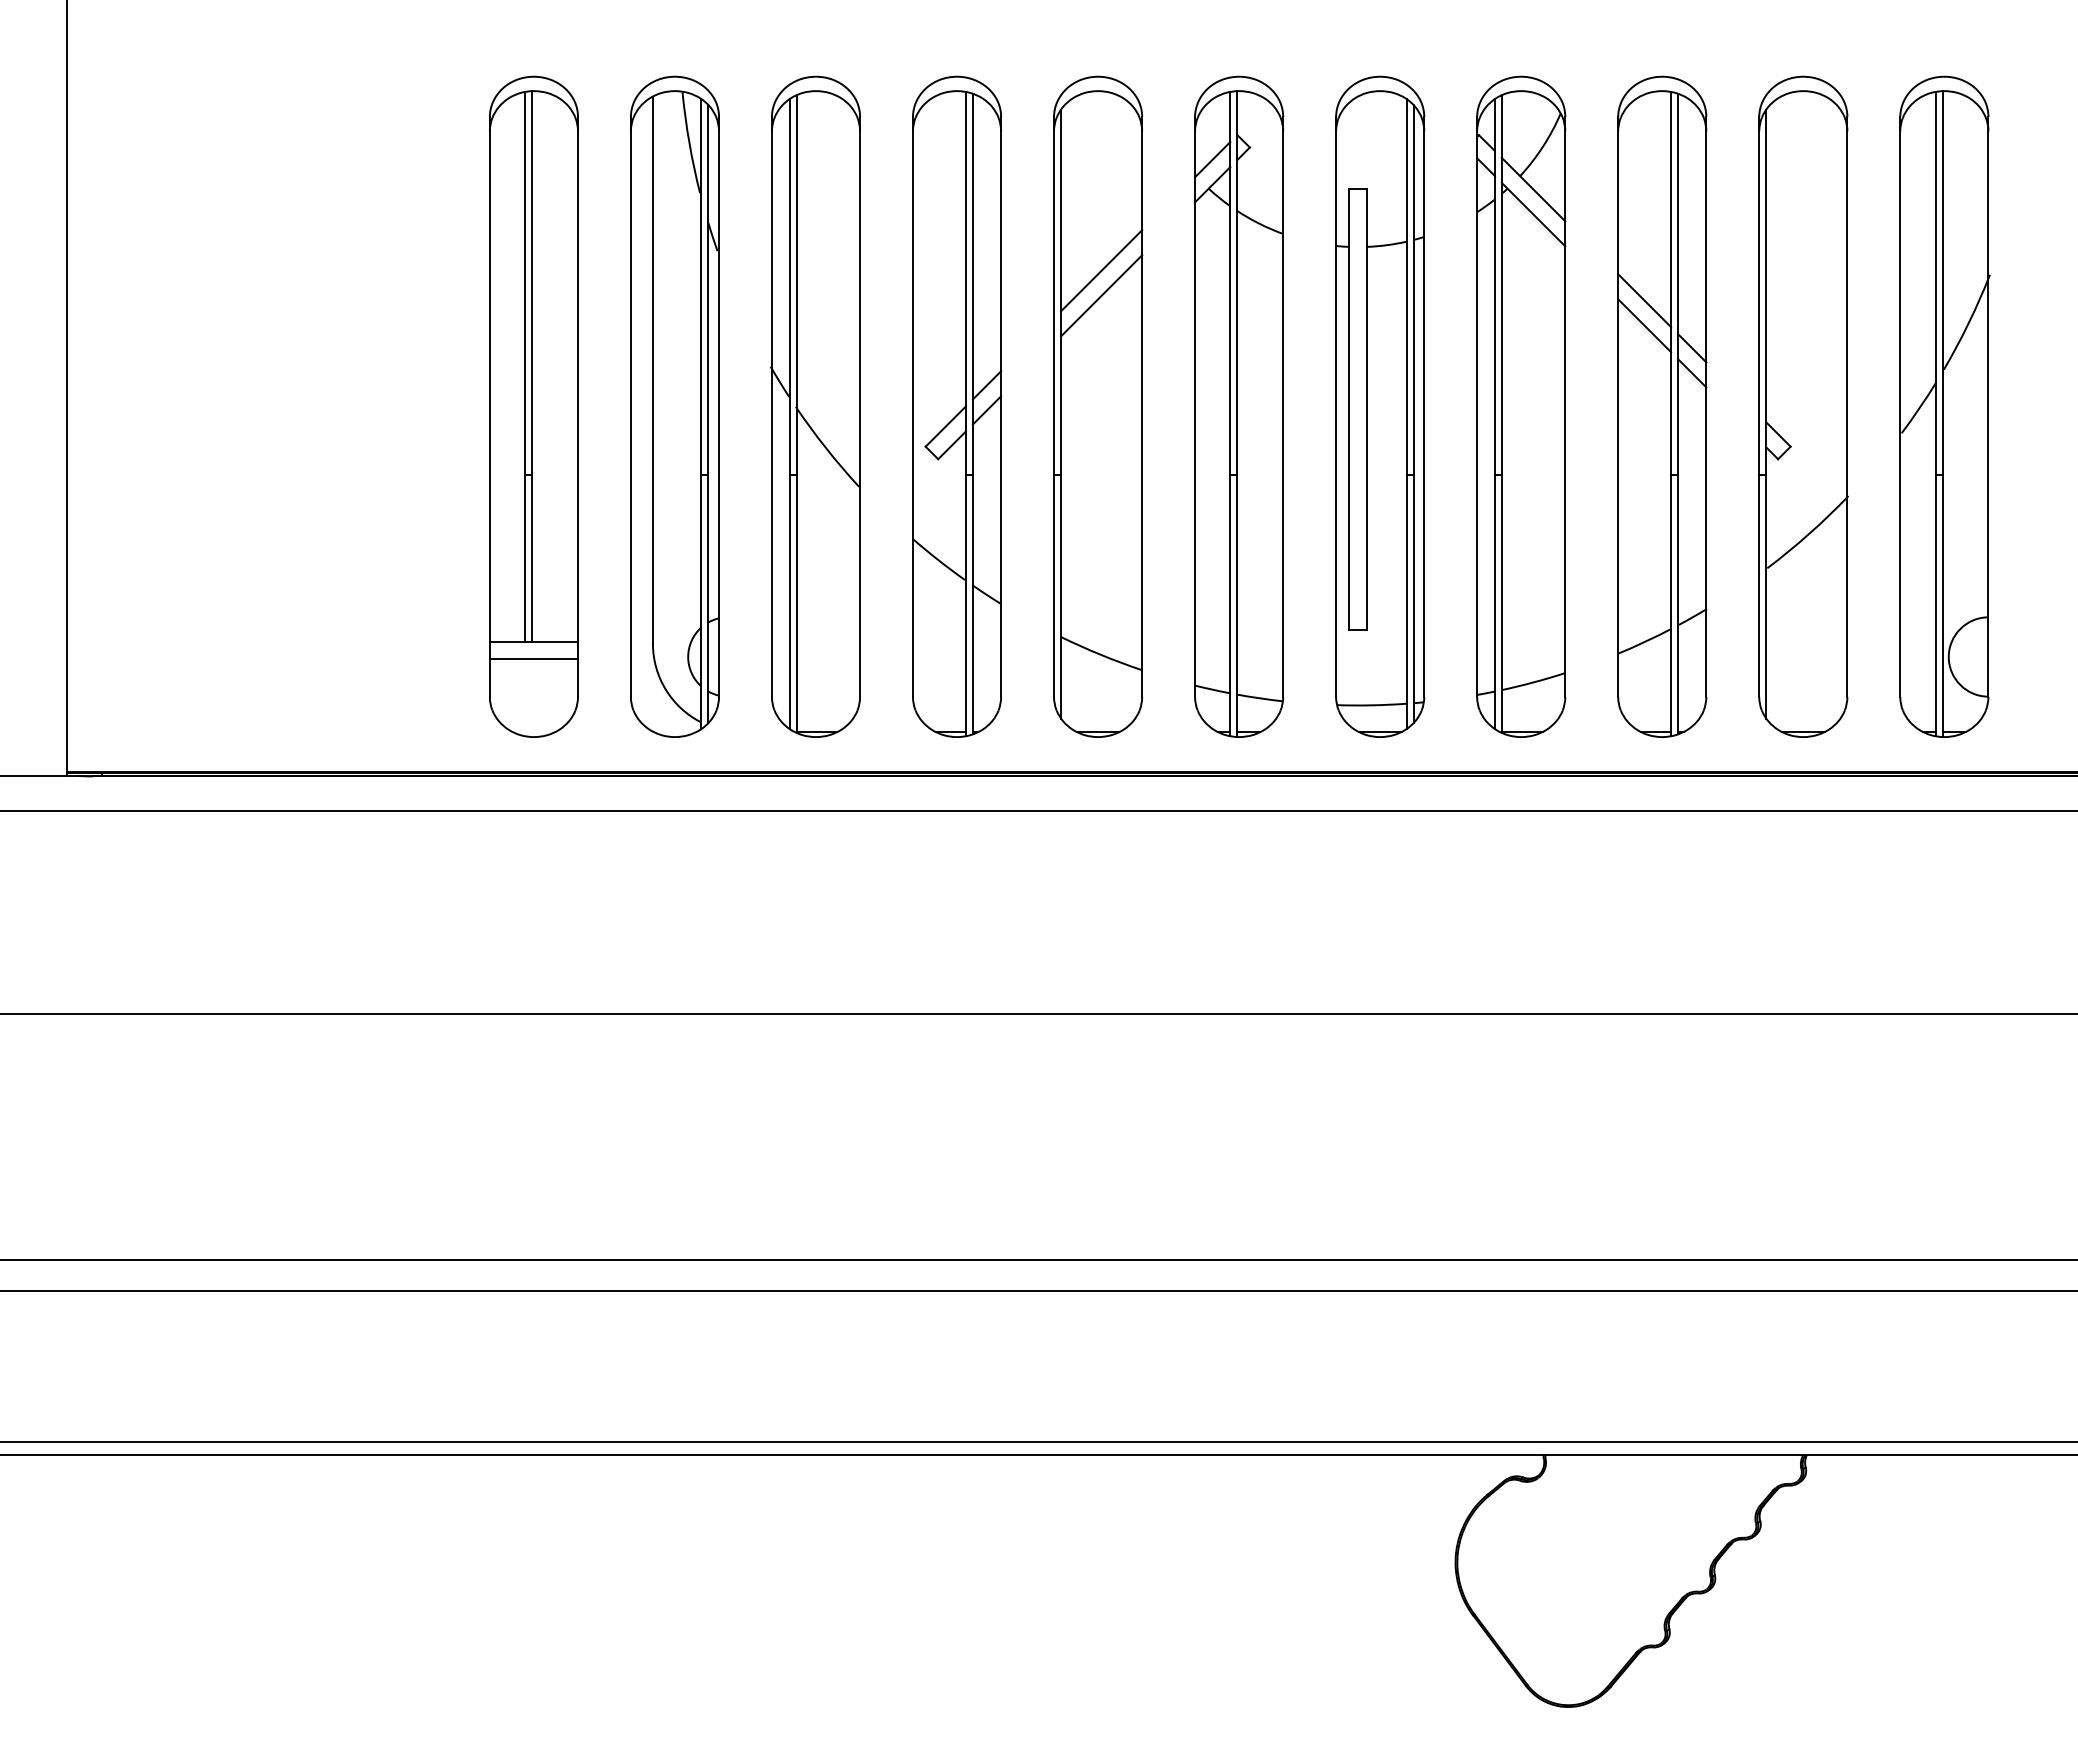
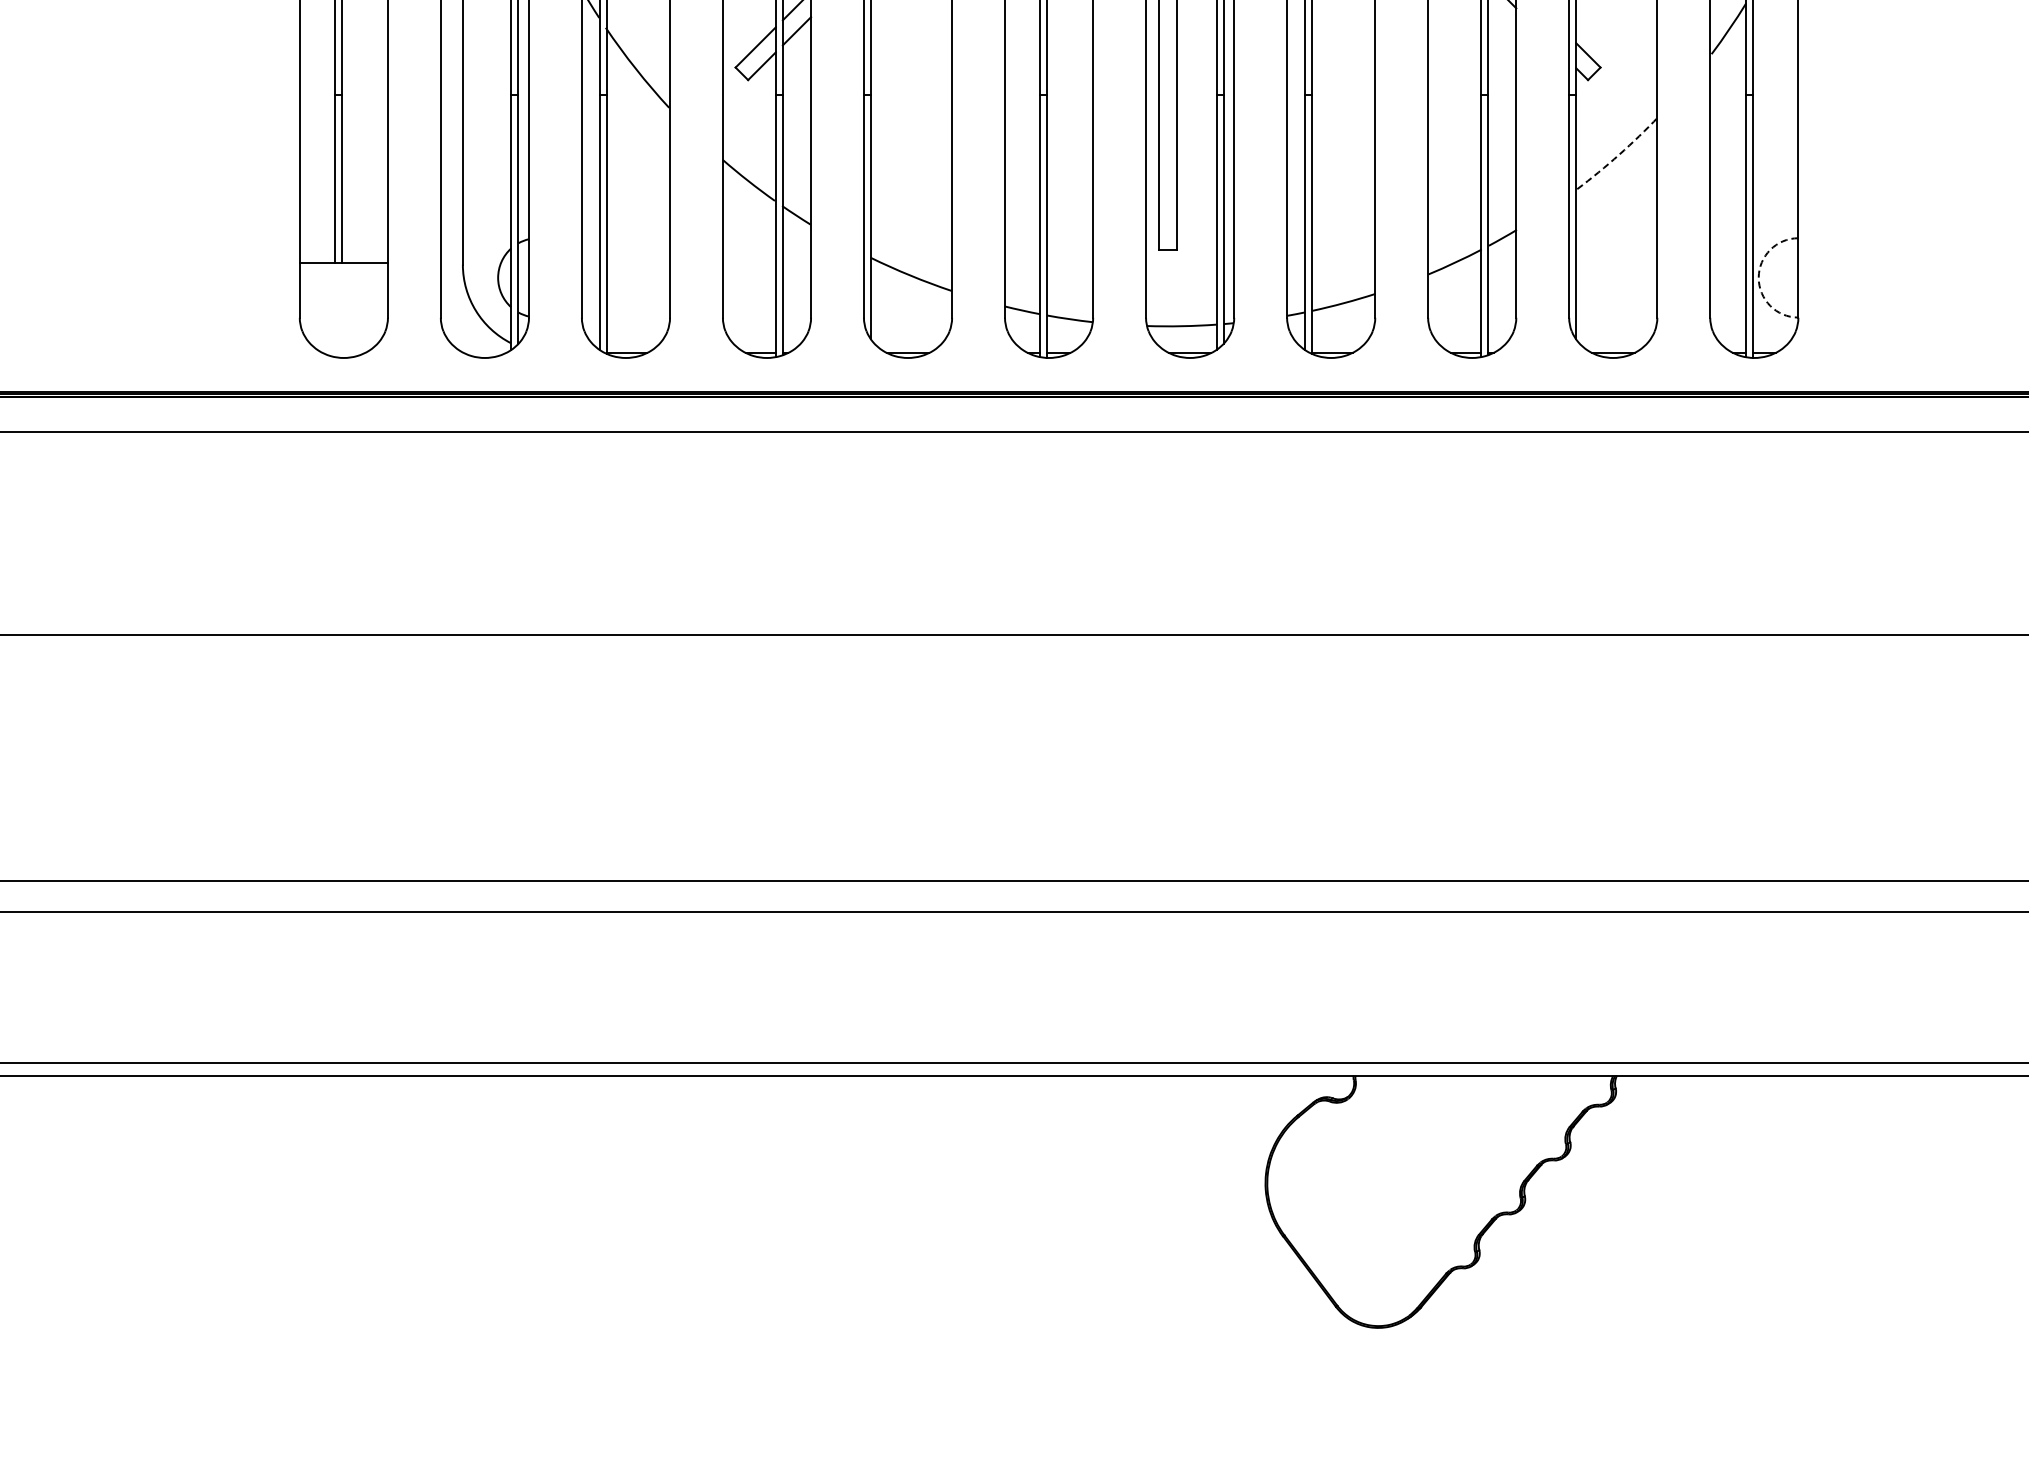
arc: (1809, 533) -> (1619, 154), solid -> dashed
arc: (1948, 657) -> (1758, 278), solid -> dashed
line: (533, 659) -> (343, 280), removed

